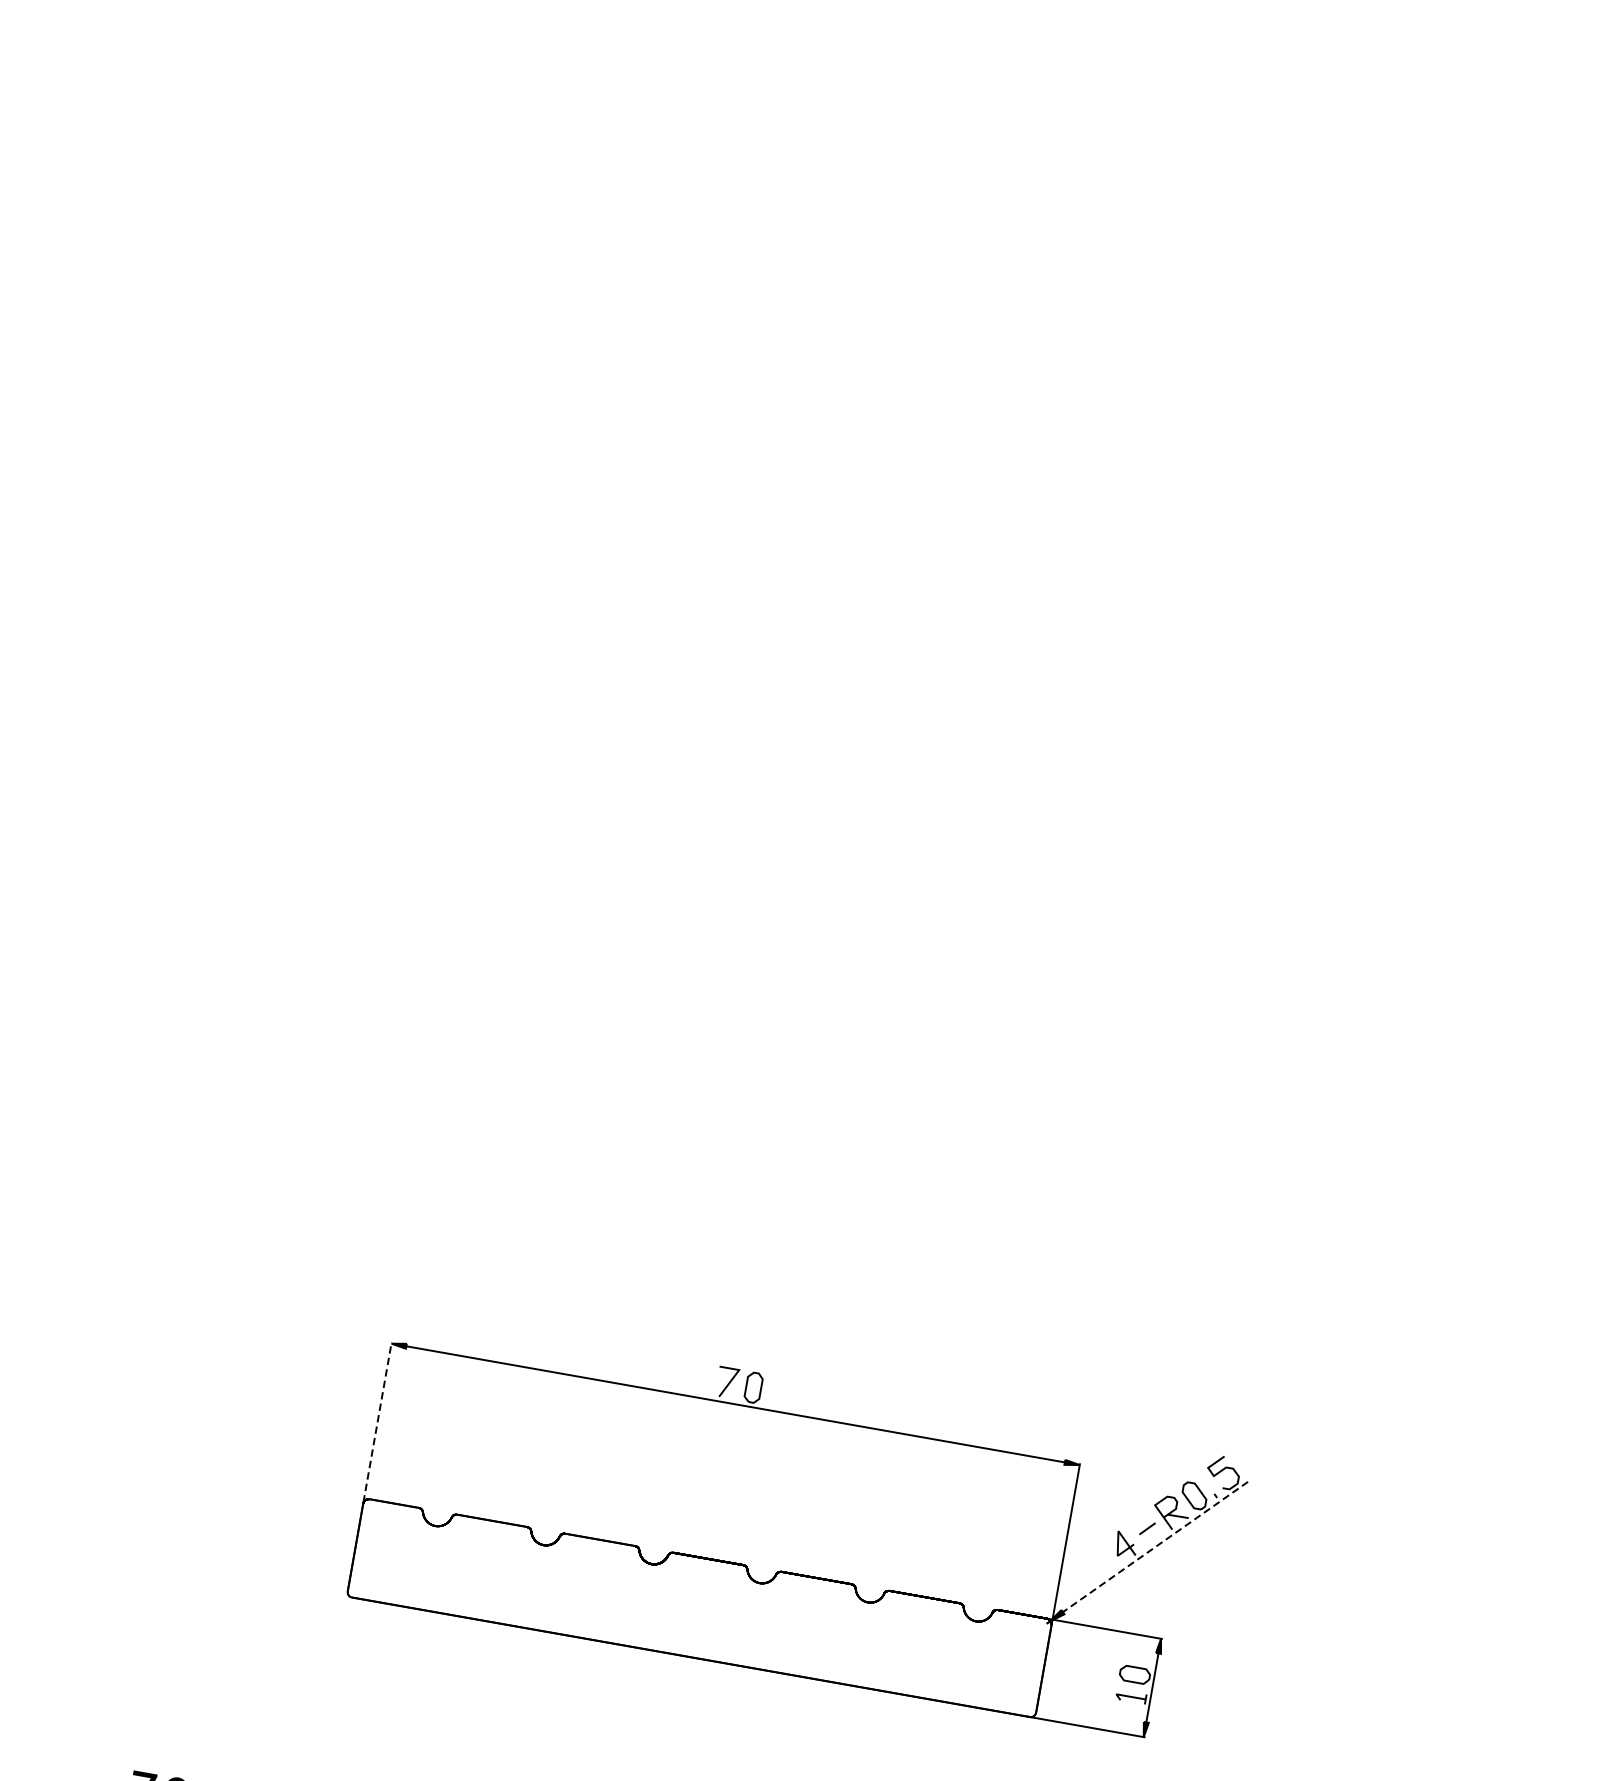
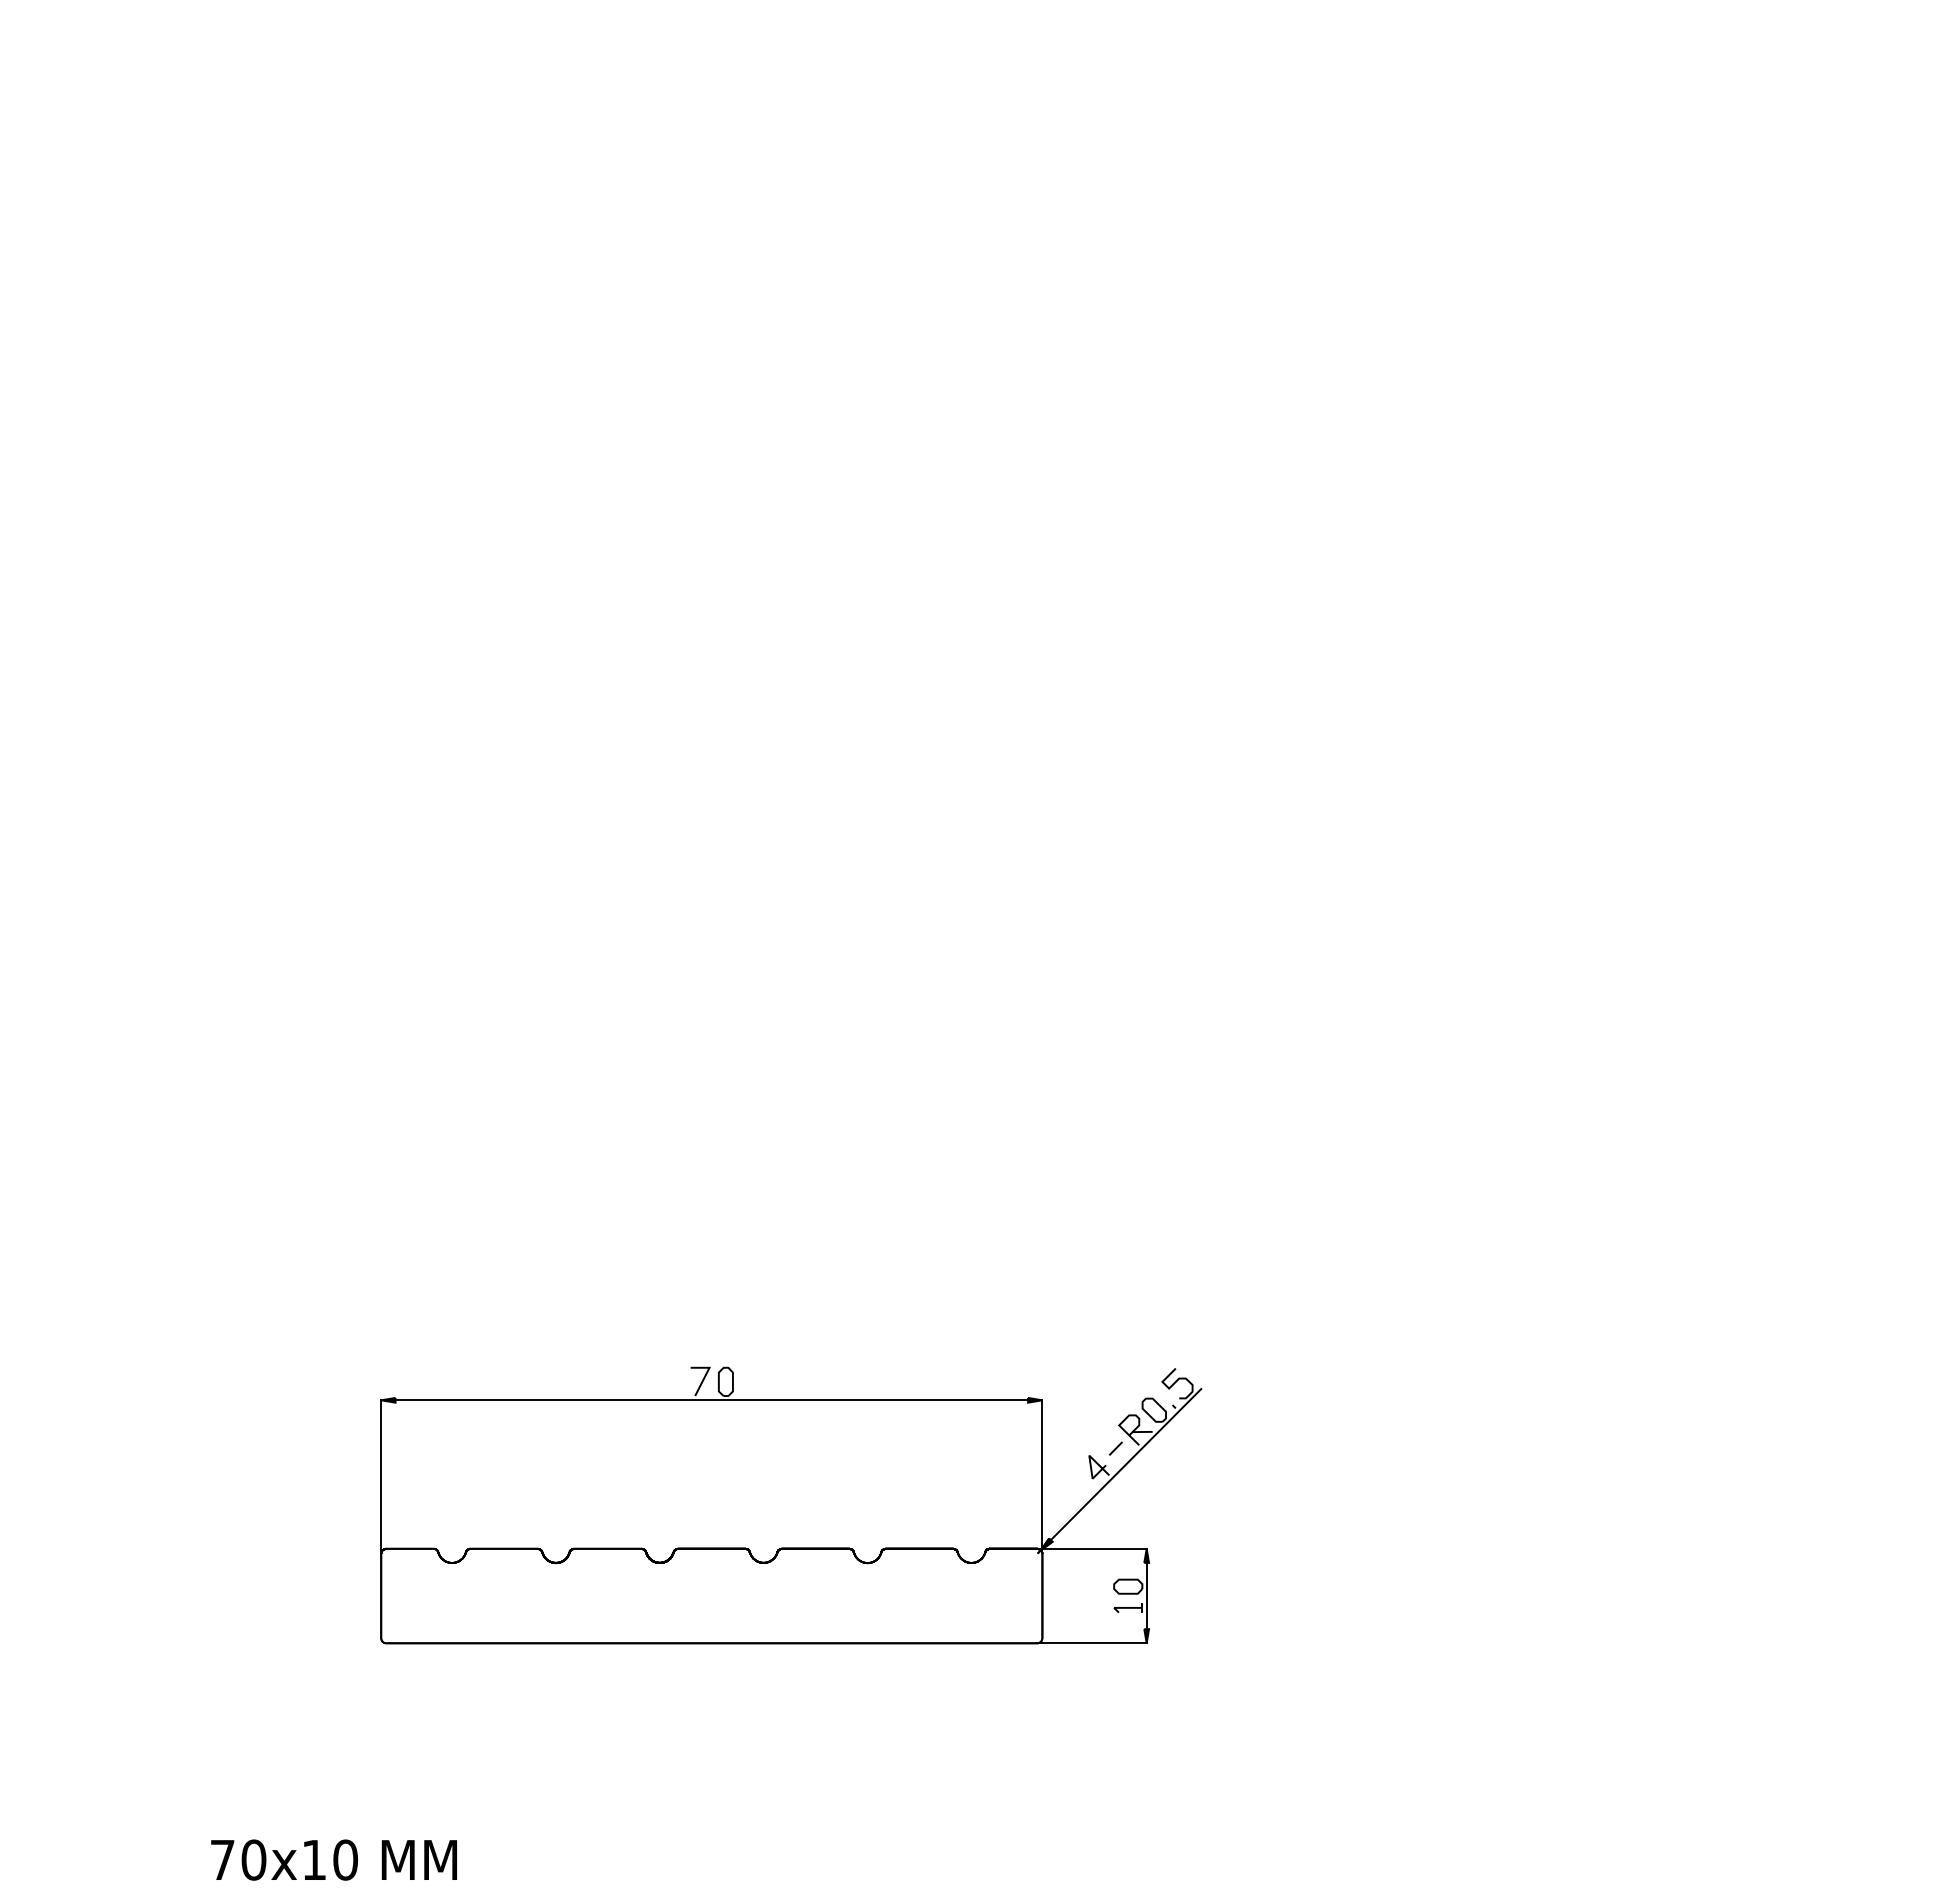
line: (377, 1421) -> (381, 1475), dashed -> solid
line: (1154, 1547) -> (1125, 1464), dashed -> solid

